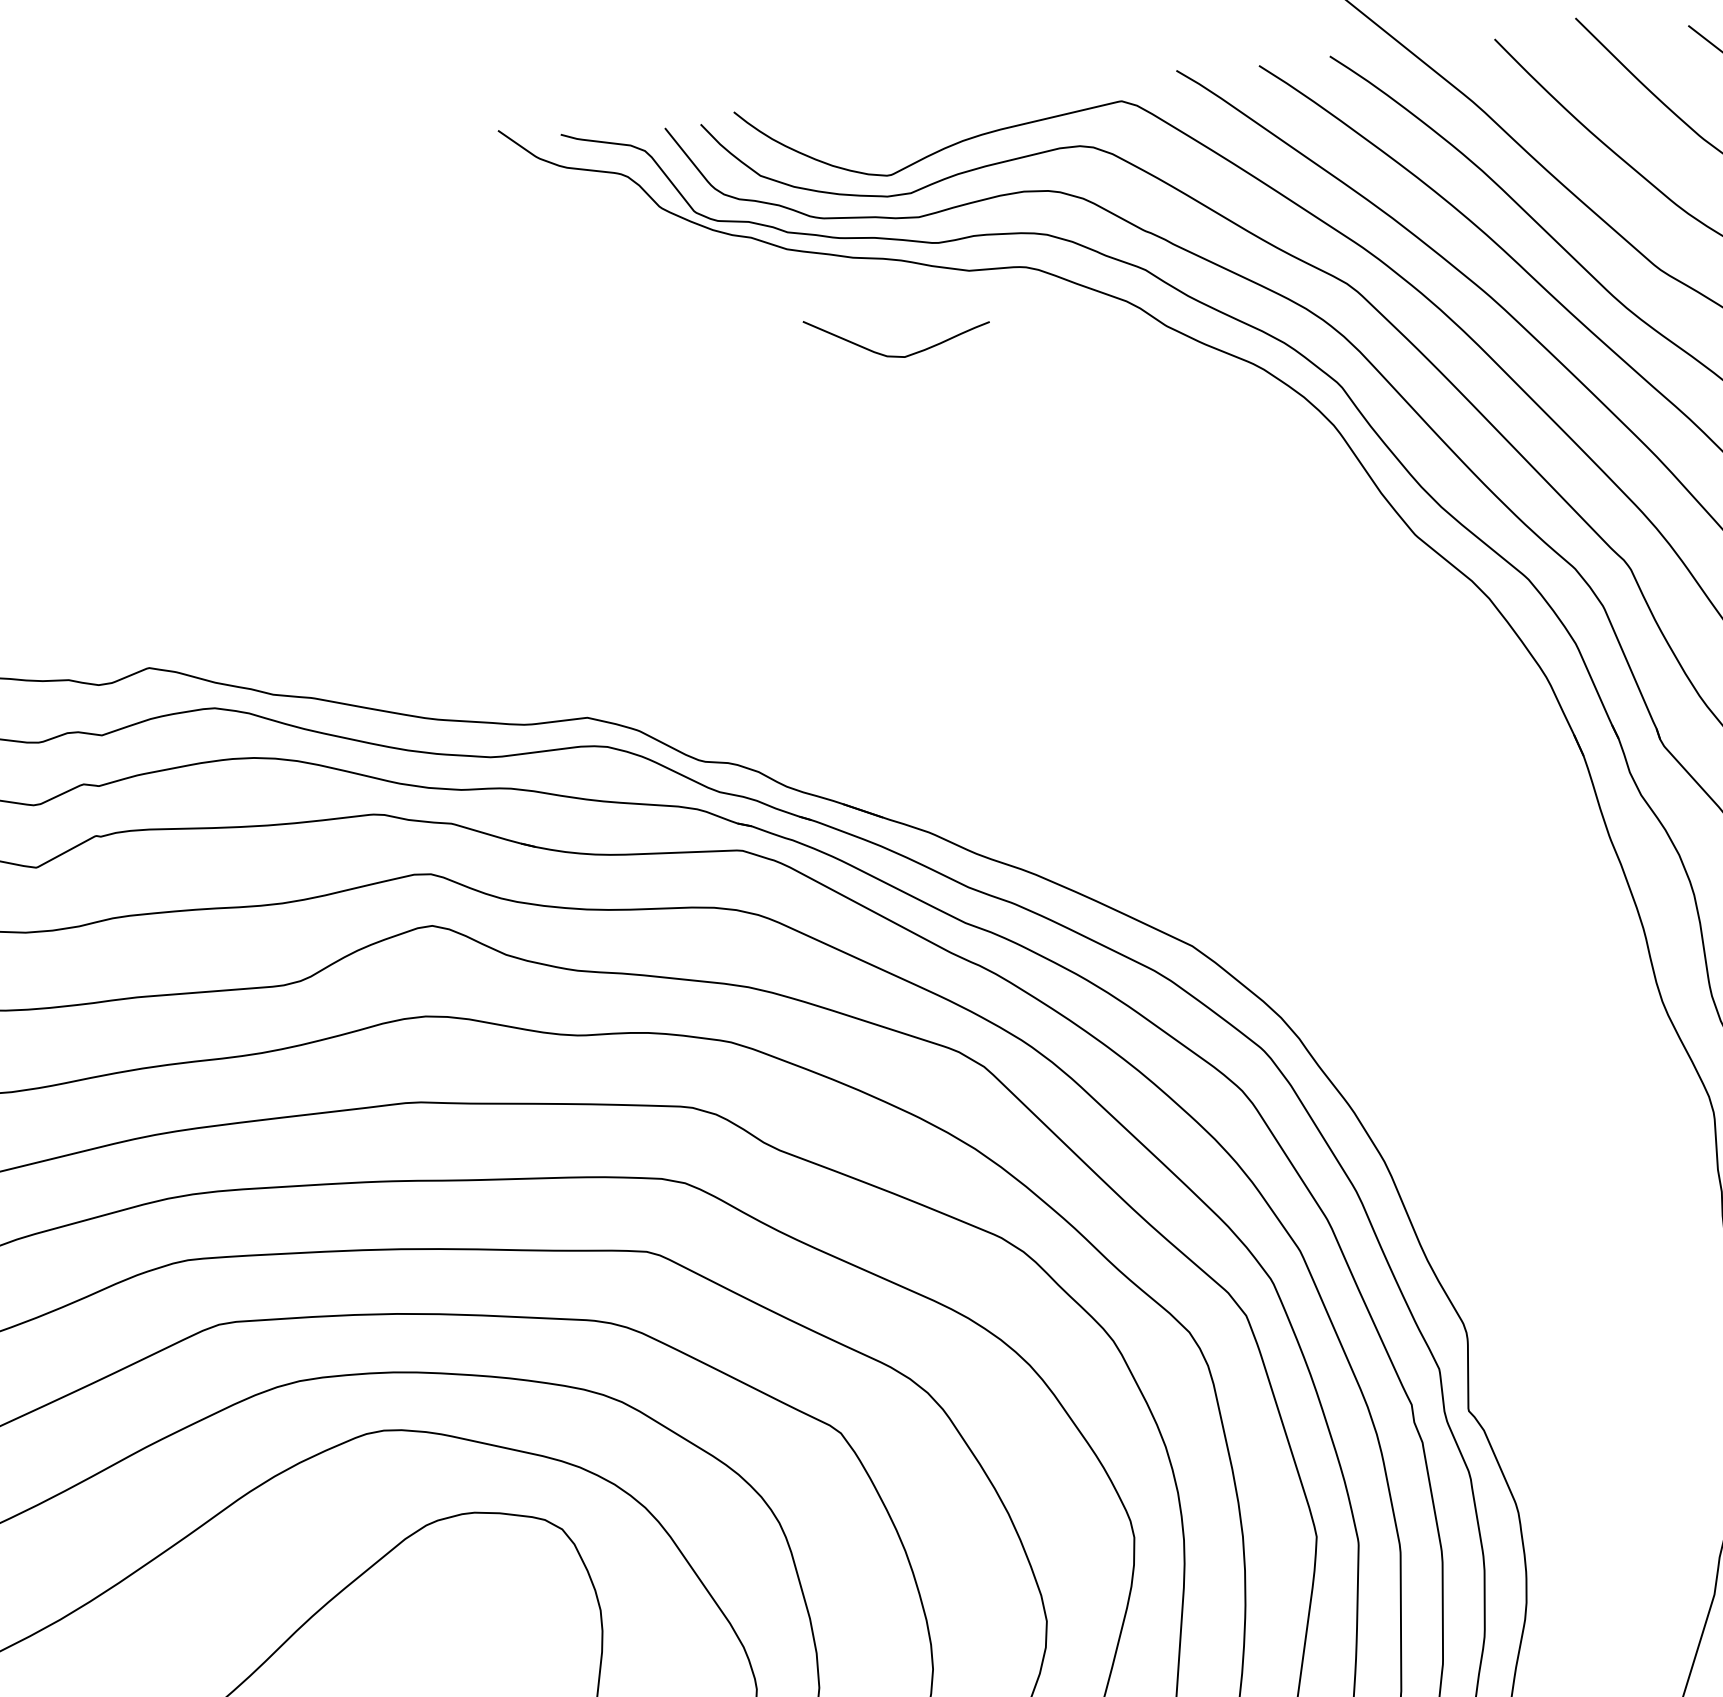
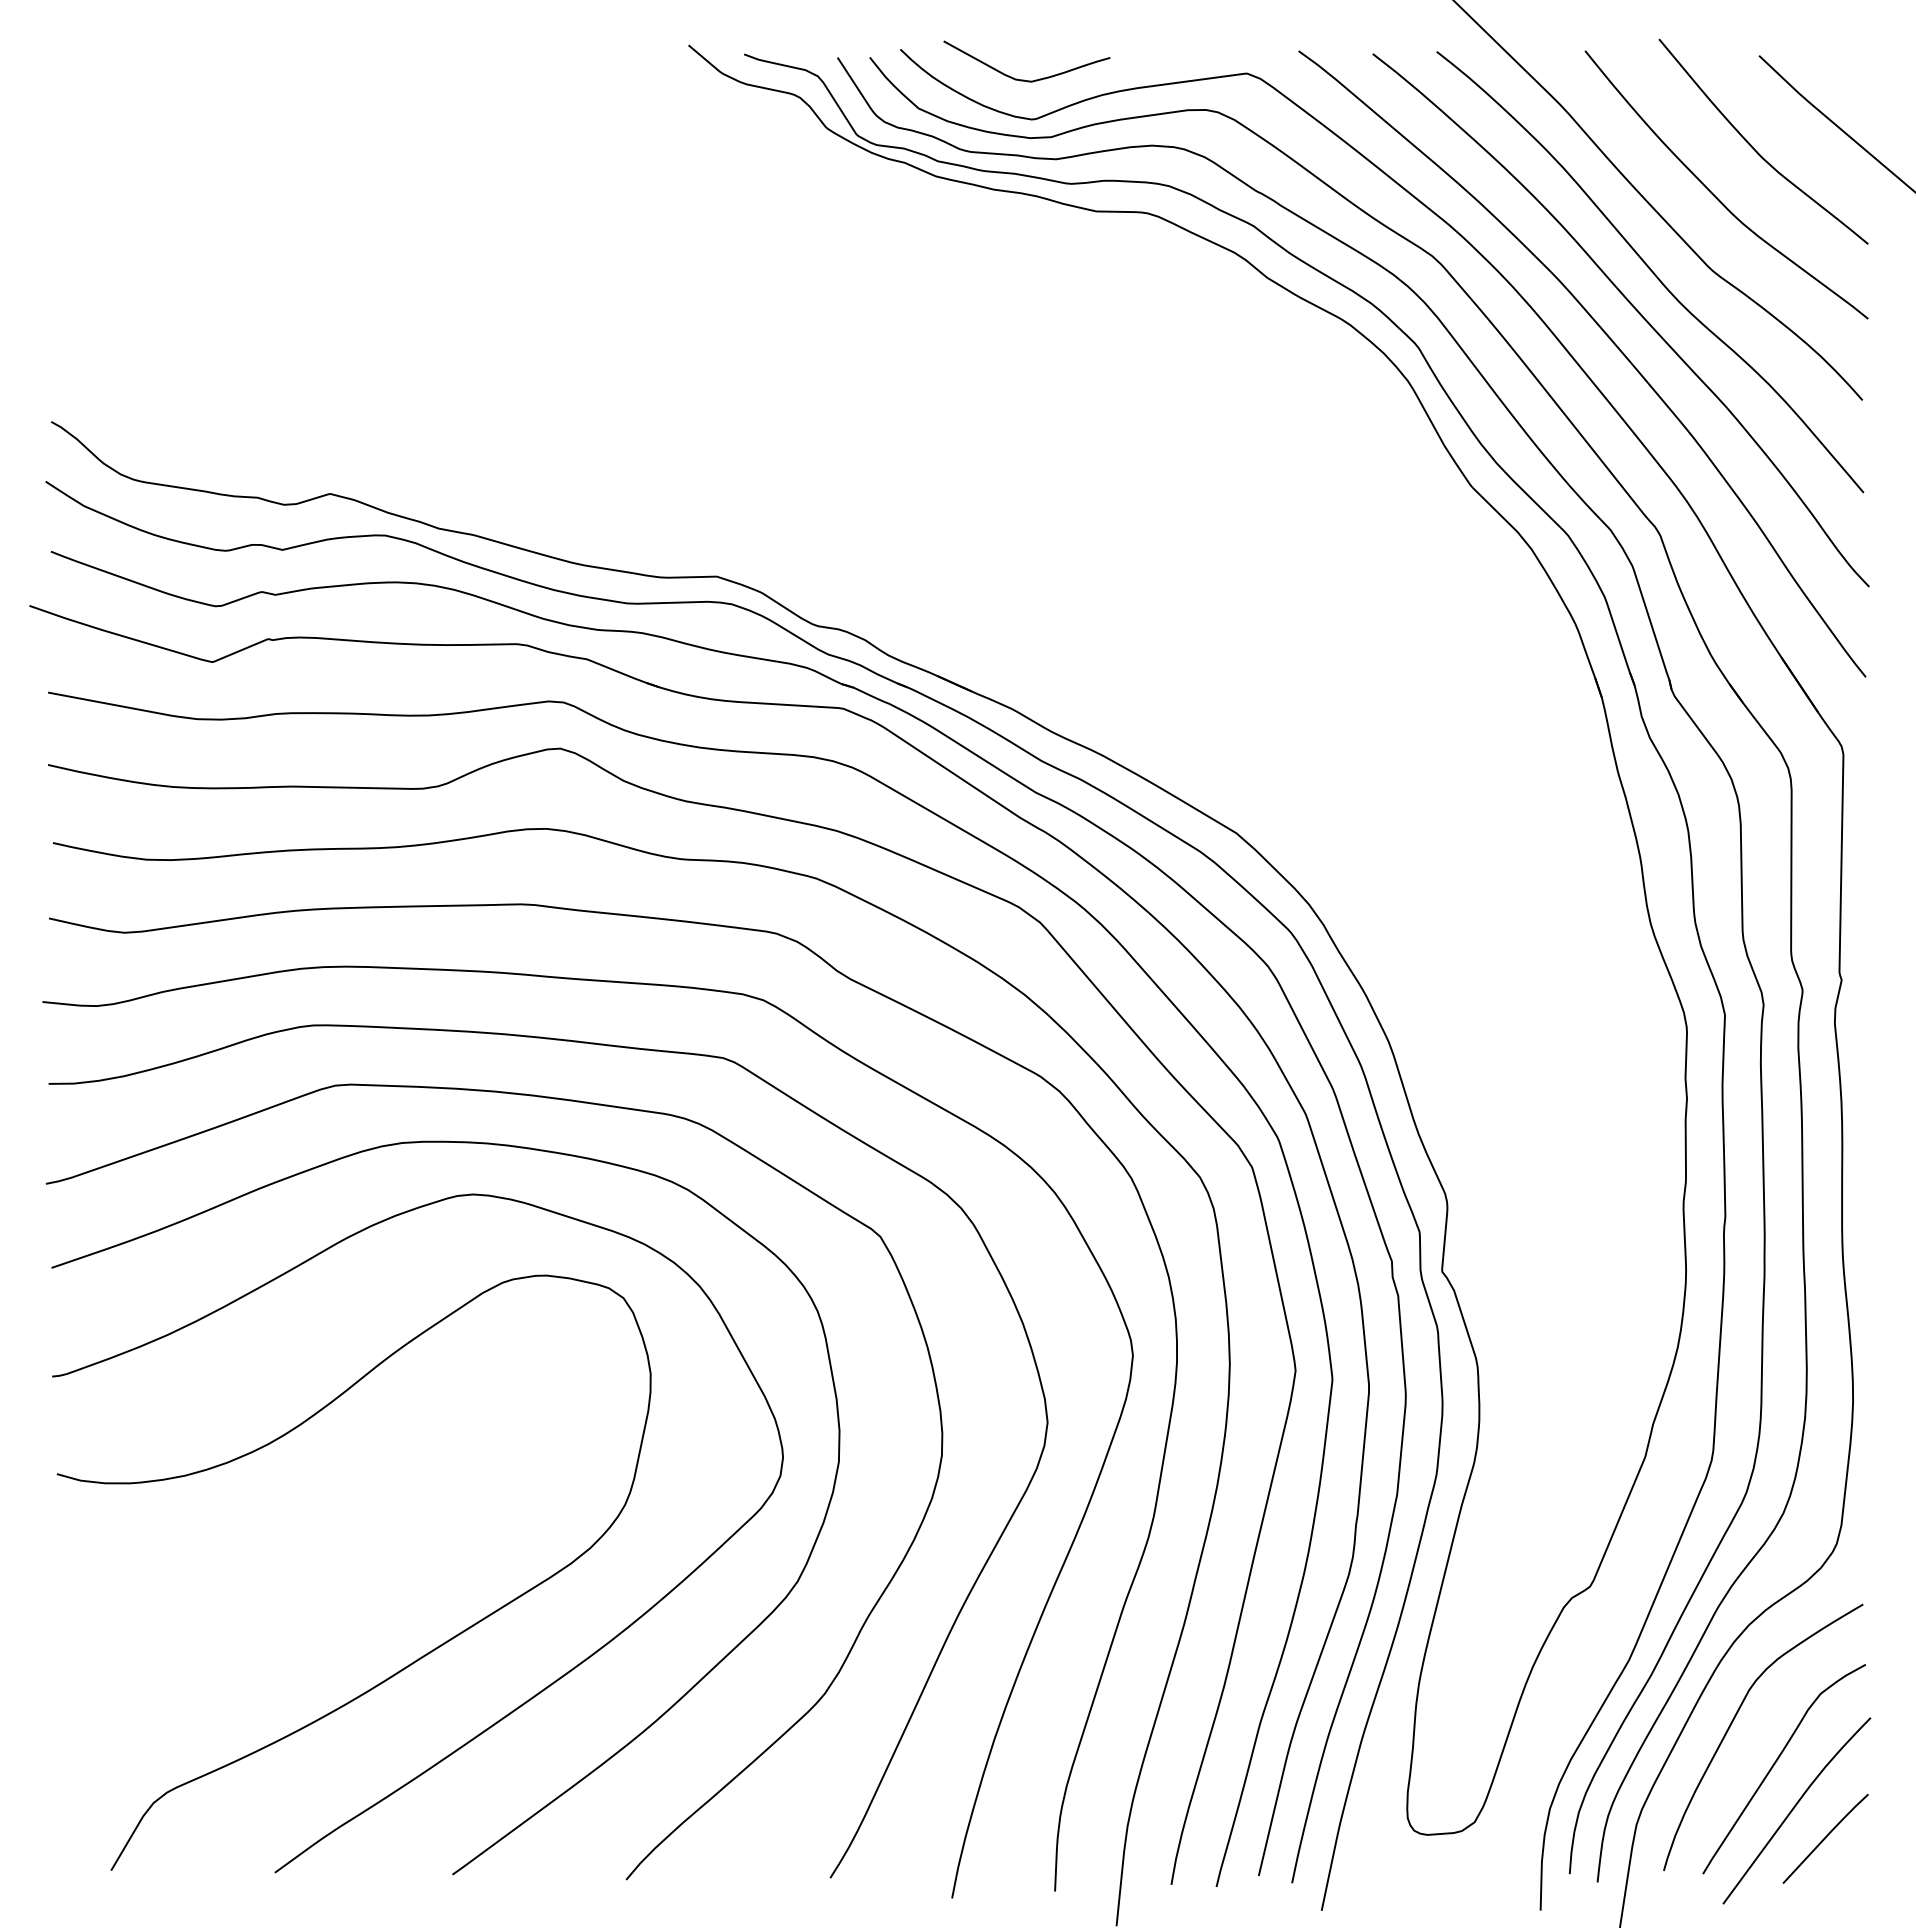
curve: (896, 355) -> (1024, 79), moved

